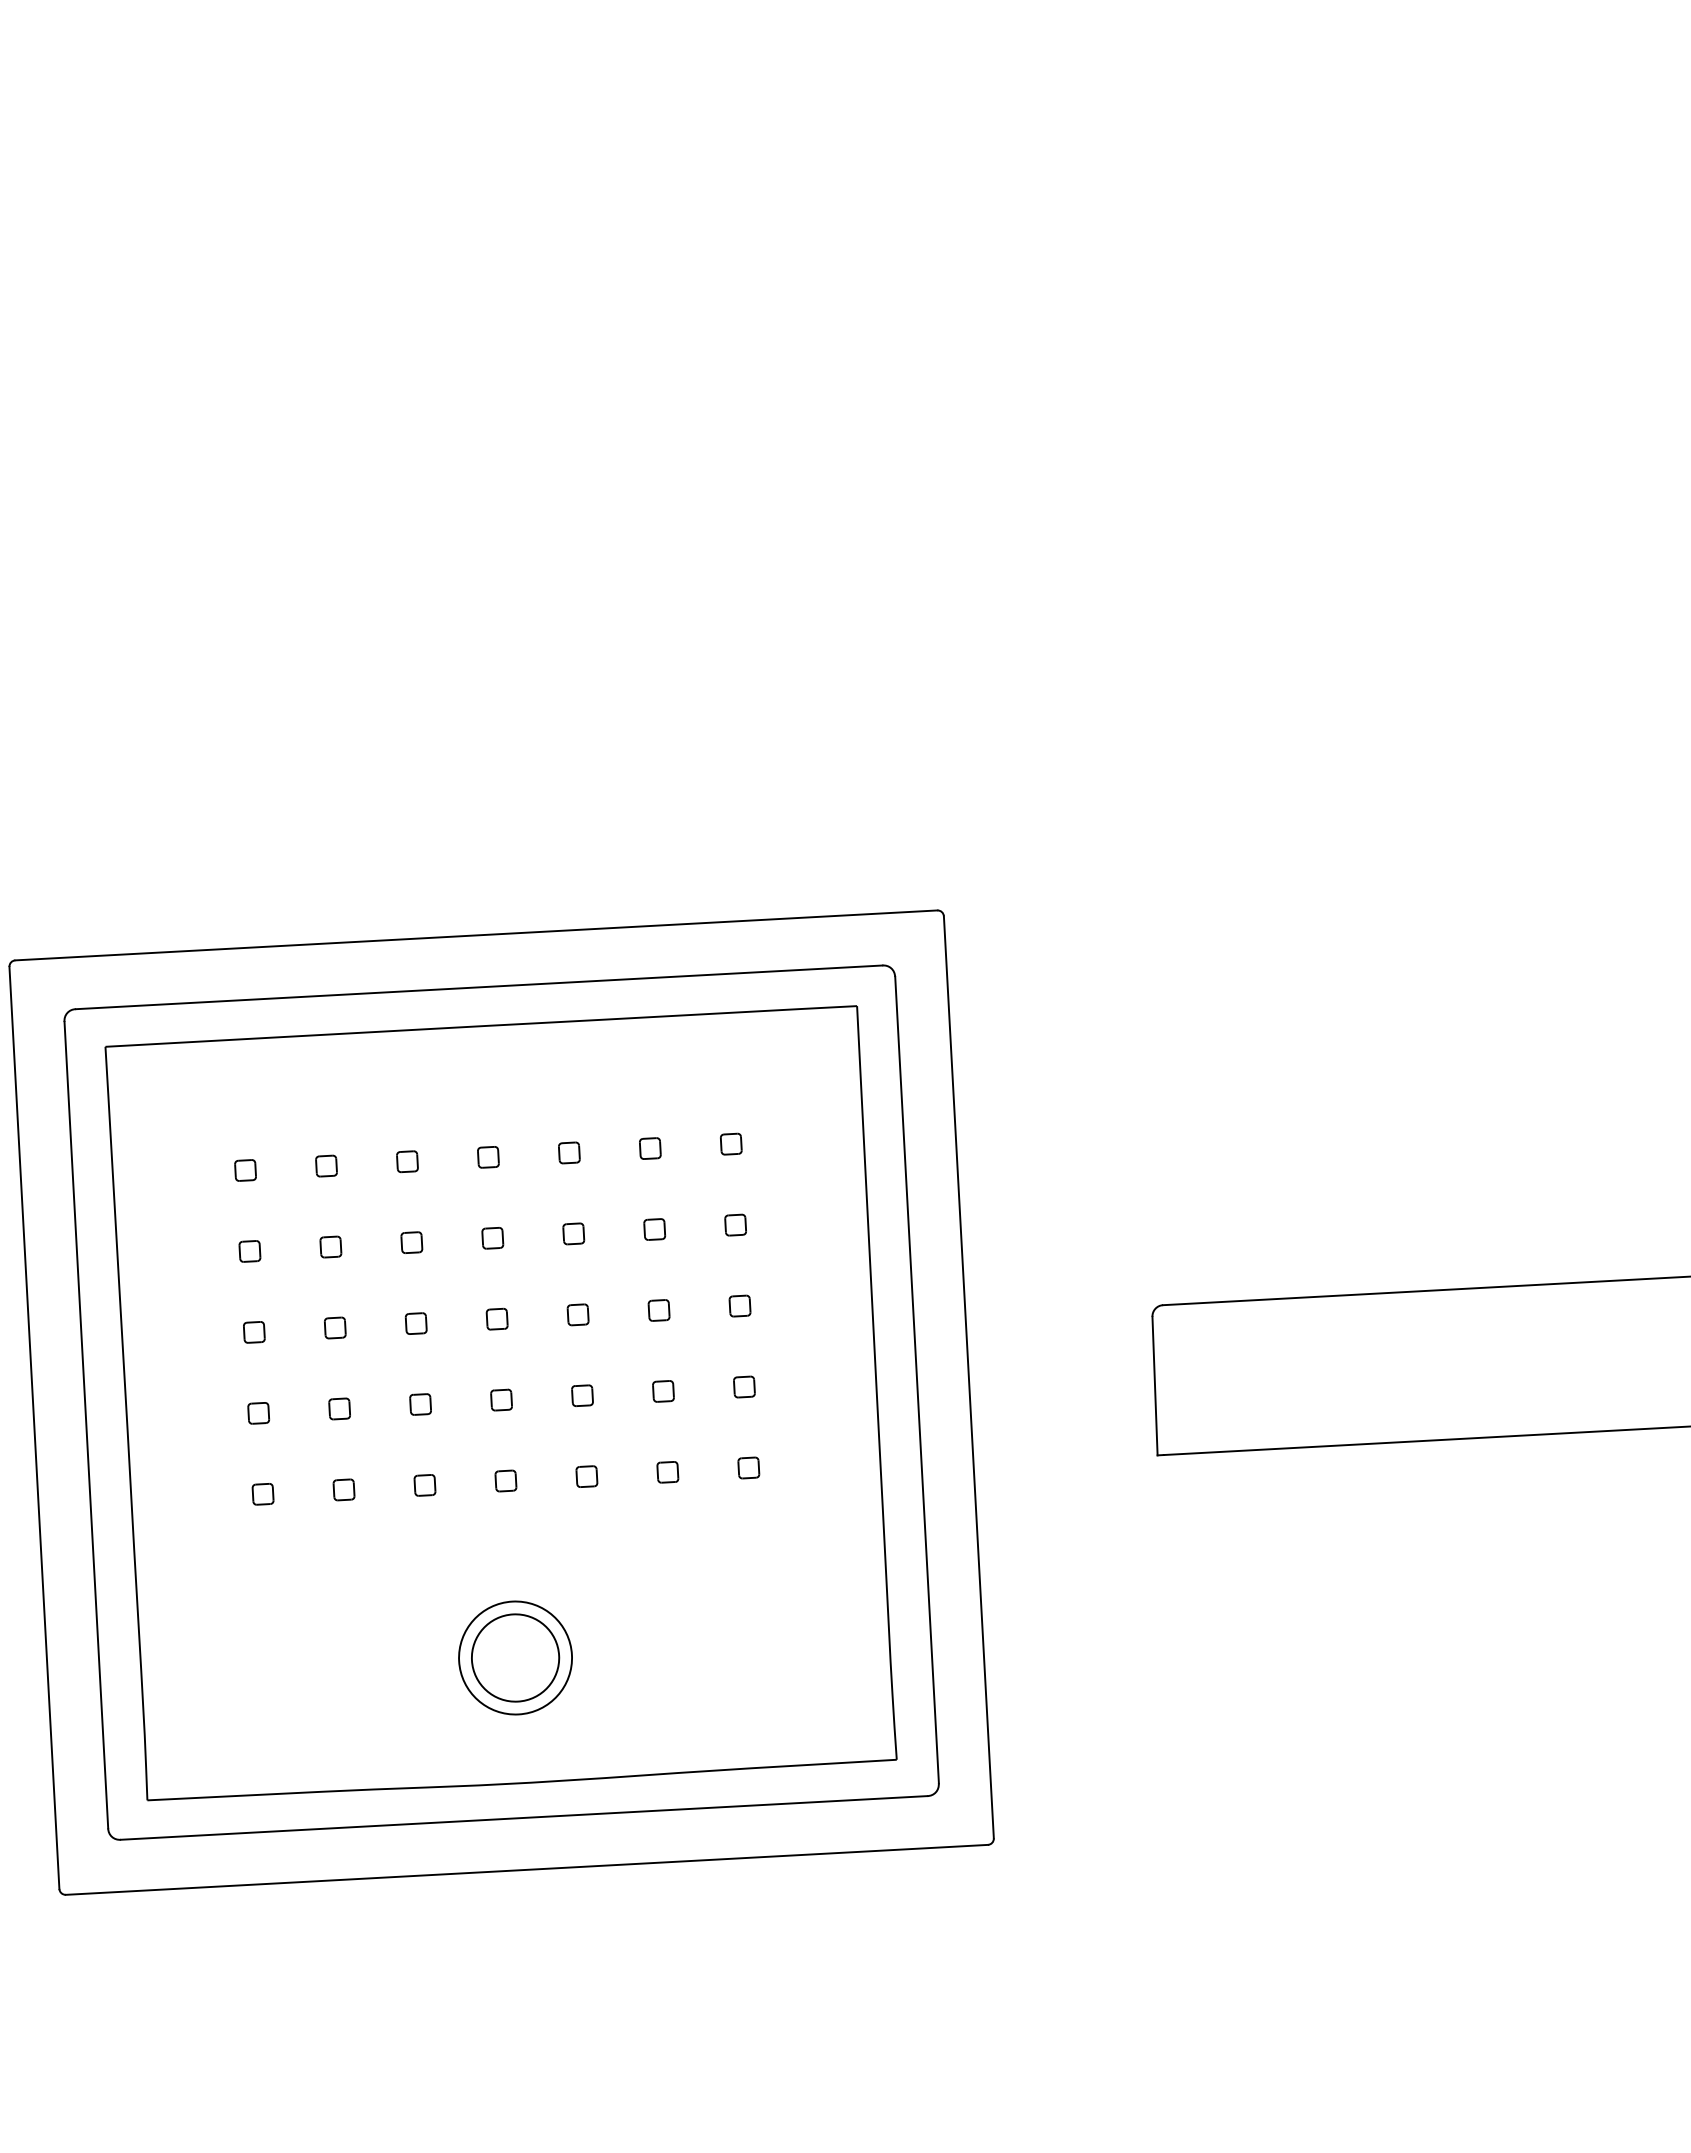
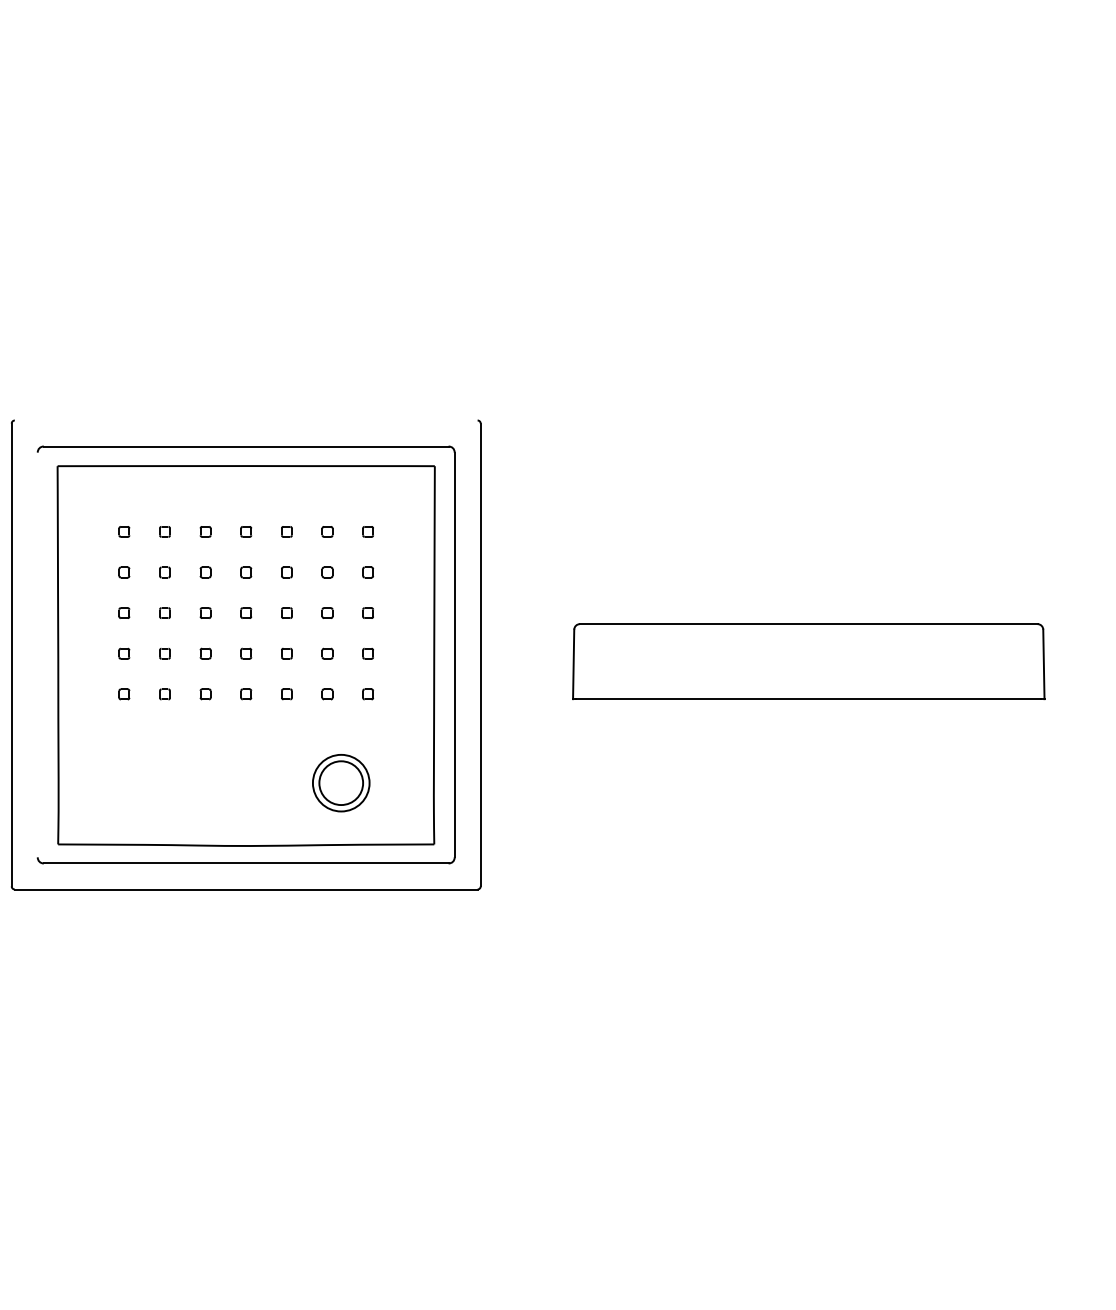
line: (474, 935) -> (245, 420), removed
line: (85, 1424) -> (37, 654), removed
part: (516, 1658) -> (341, 783), moved

